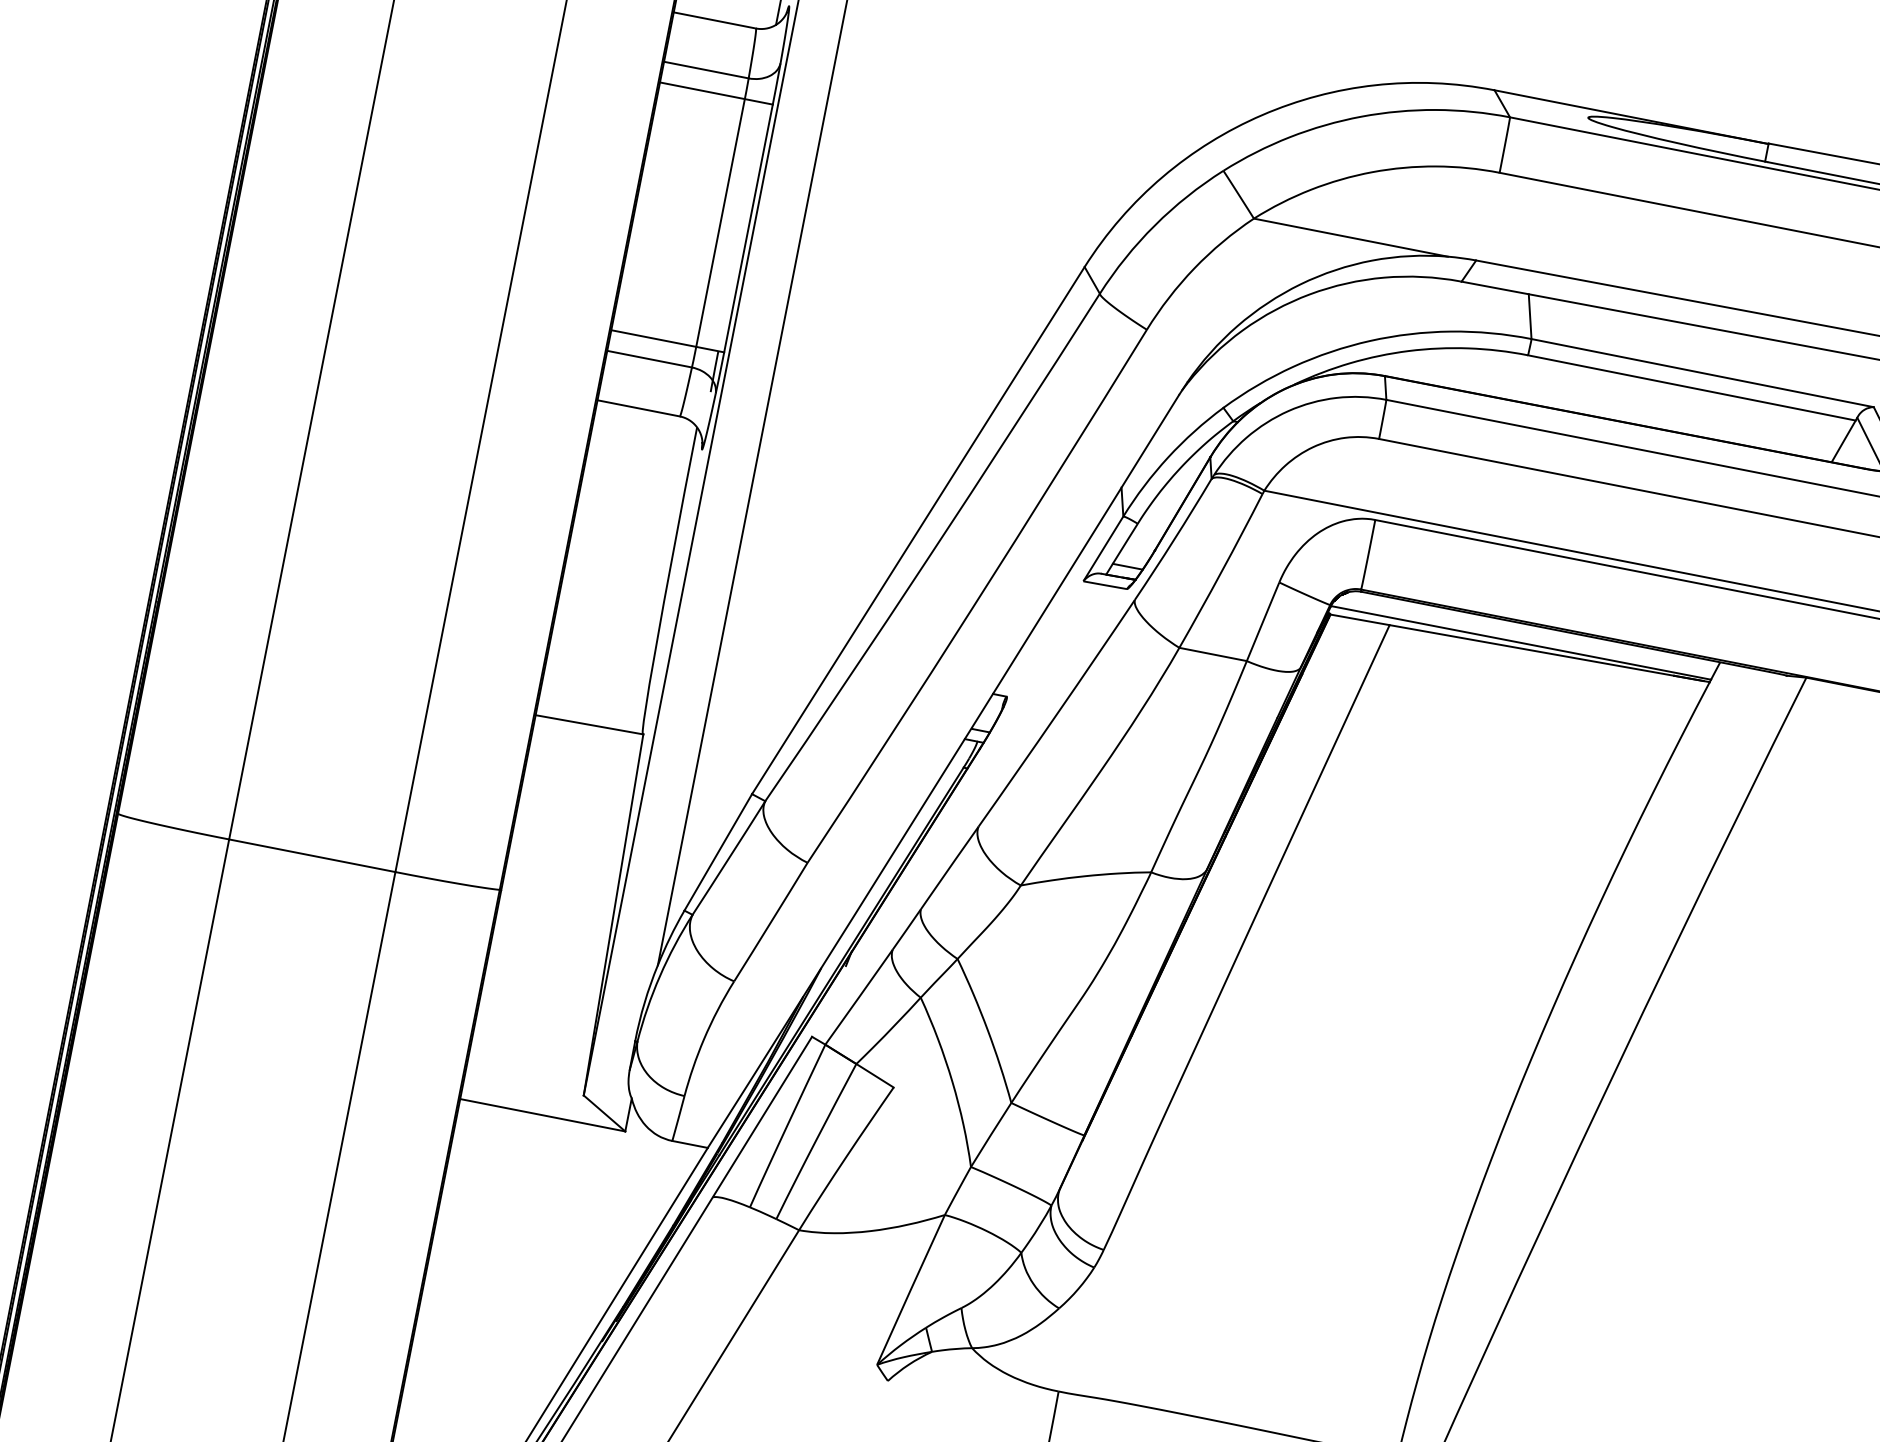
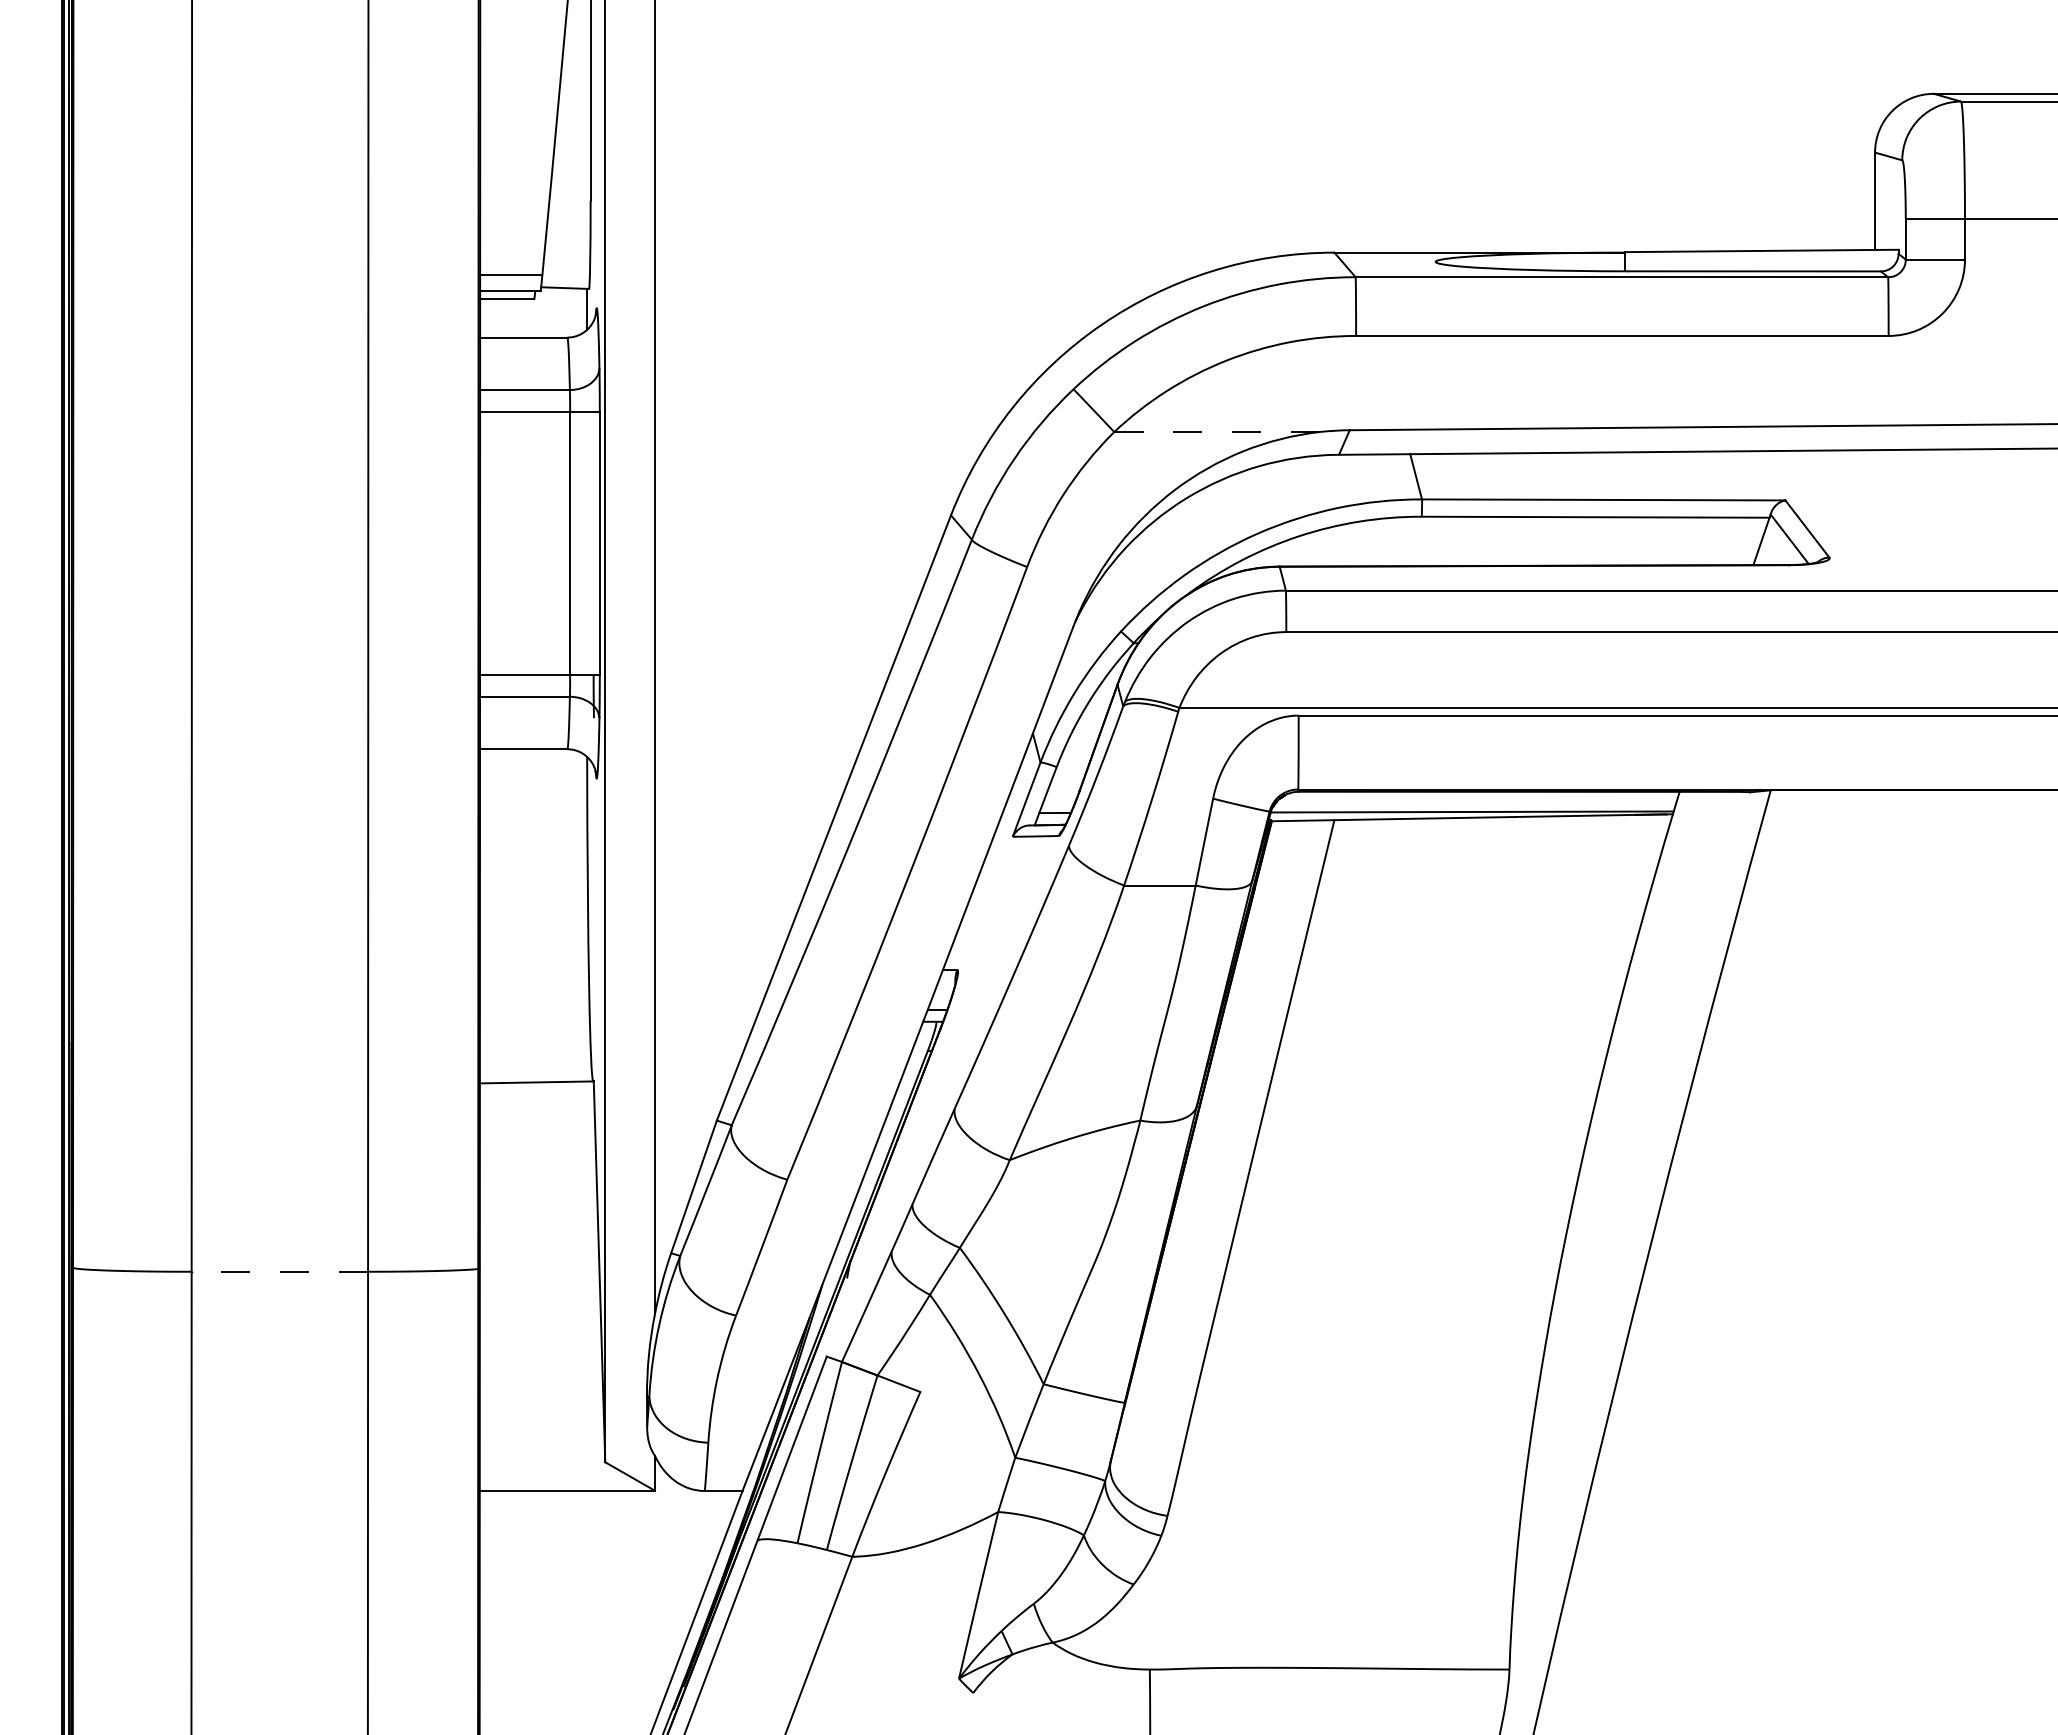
line: (1351, 238) -> (1217, 432), solid -> dashed
line: (312, 855) -> (279, 1271), solid -> dashed

